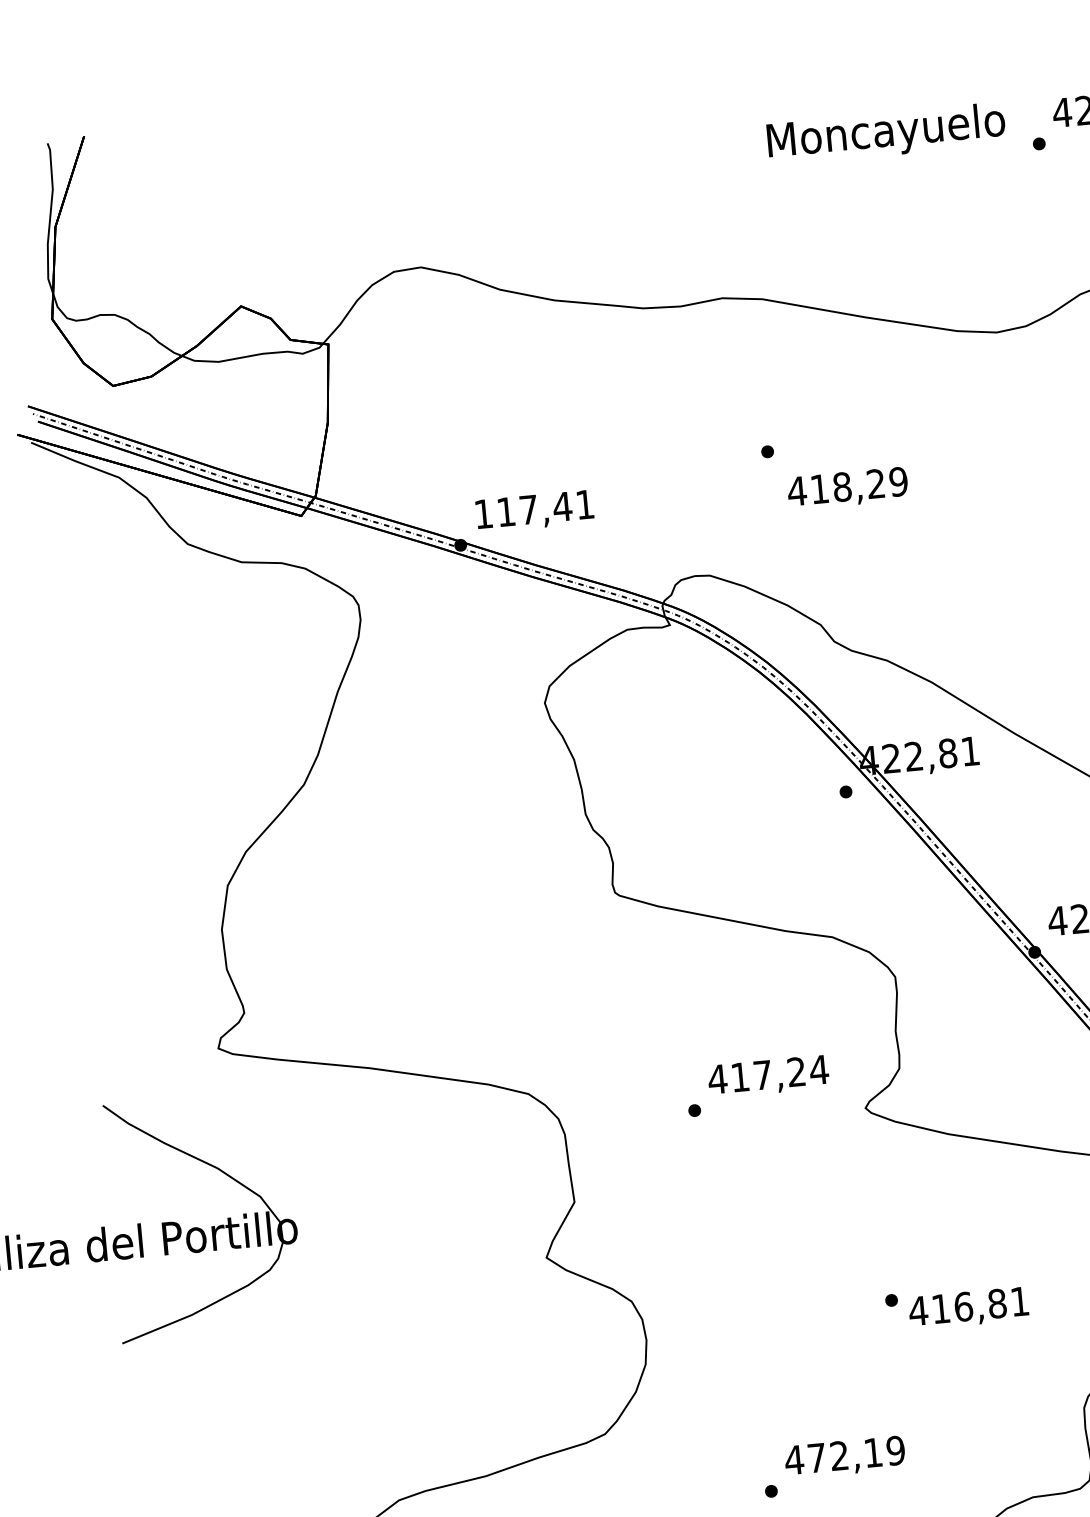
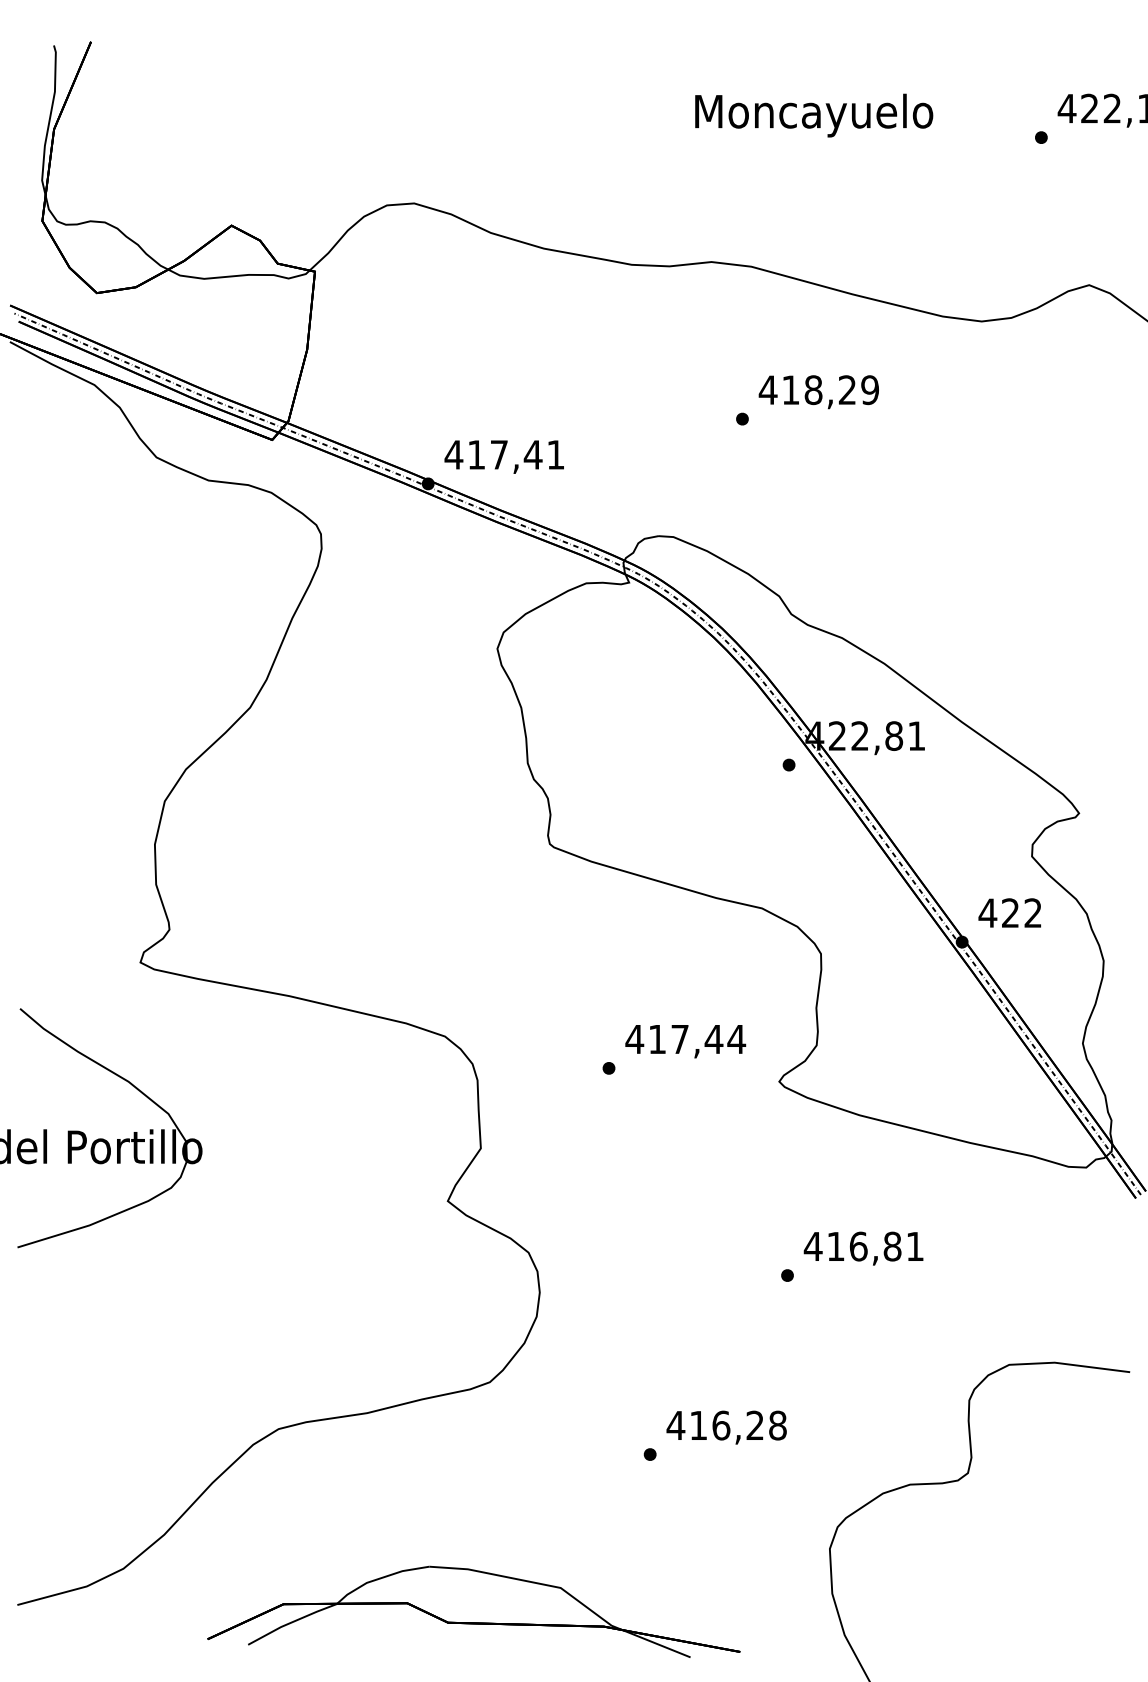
text: (886, 133) -> (814, 115), moved
text: (847, 488) -> (818, 392), moved
text: (483, 513) -> (453, 454), 117,41 -> 417,41
text: (796, 1071) -> (713, 1038), 417,24 -> 417,44
text: (968, 1308) -> (863, 1248), moved
text: (856, 1454) -> (738, 1425), 472,19 -> 416,28

